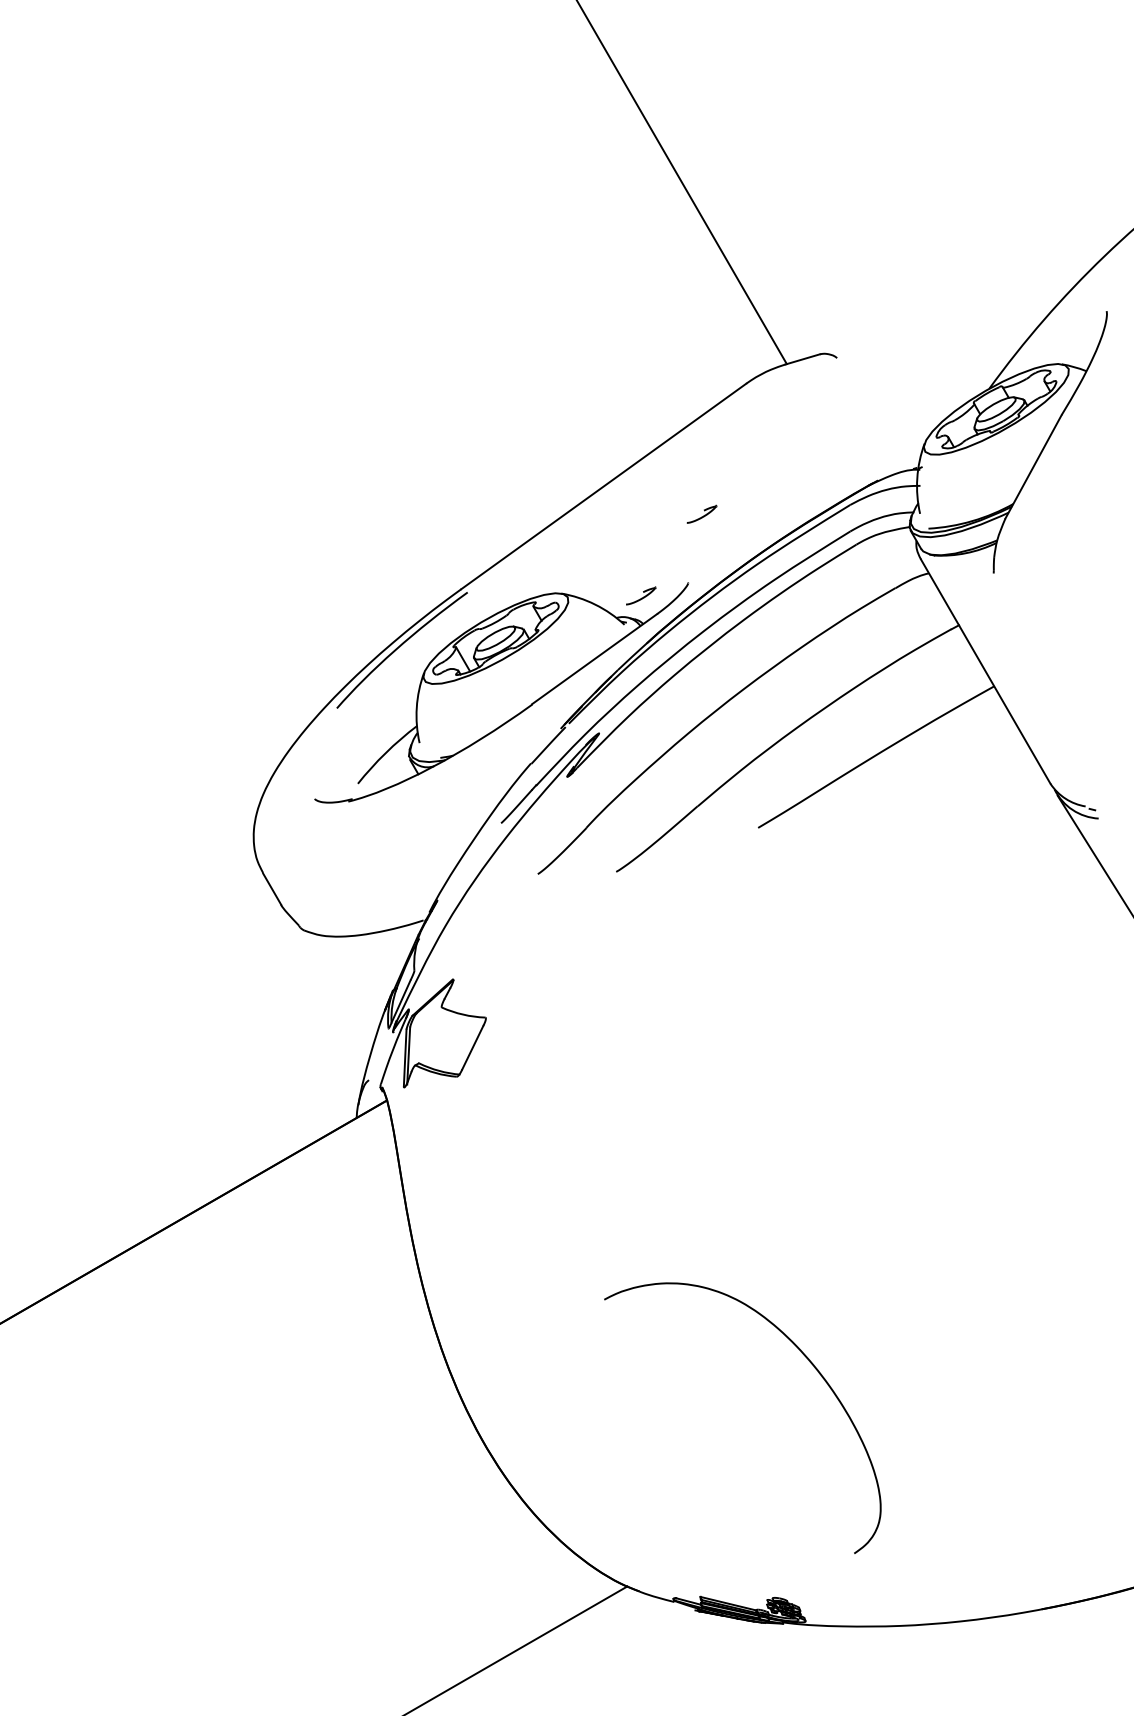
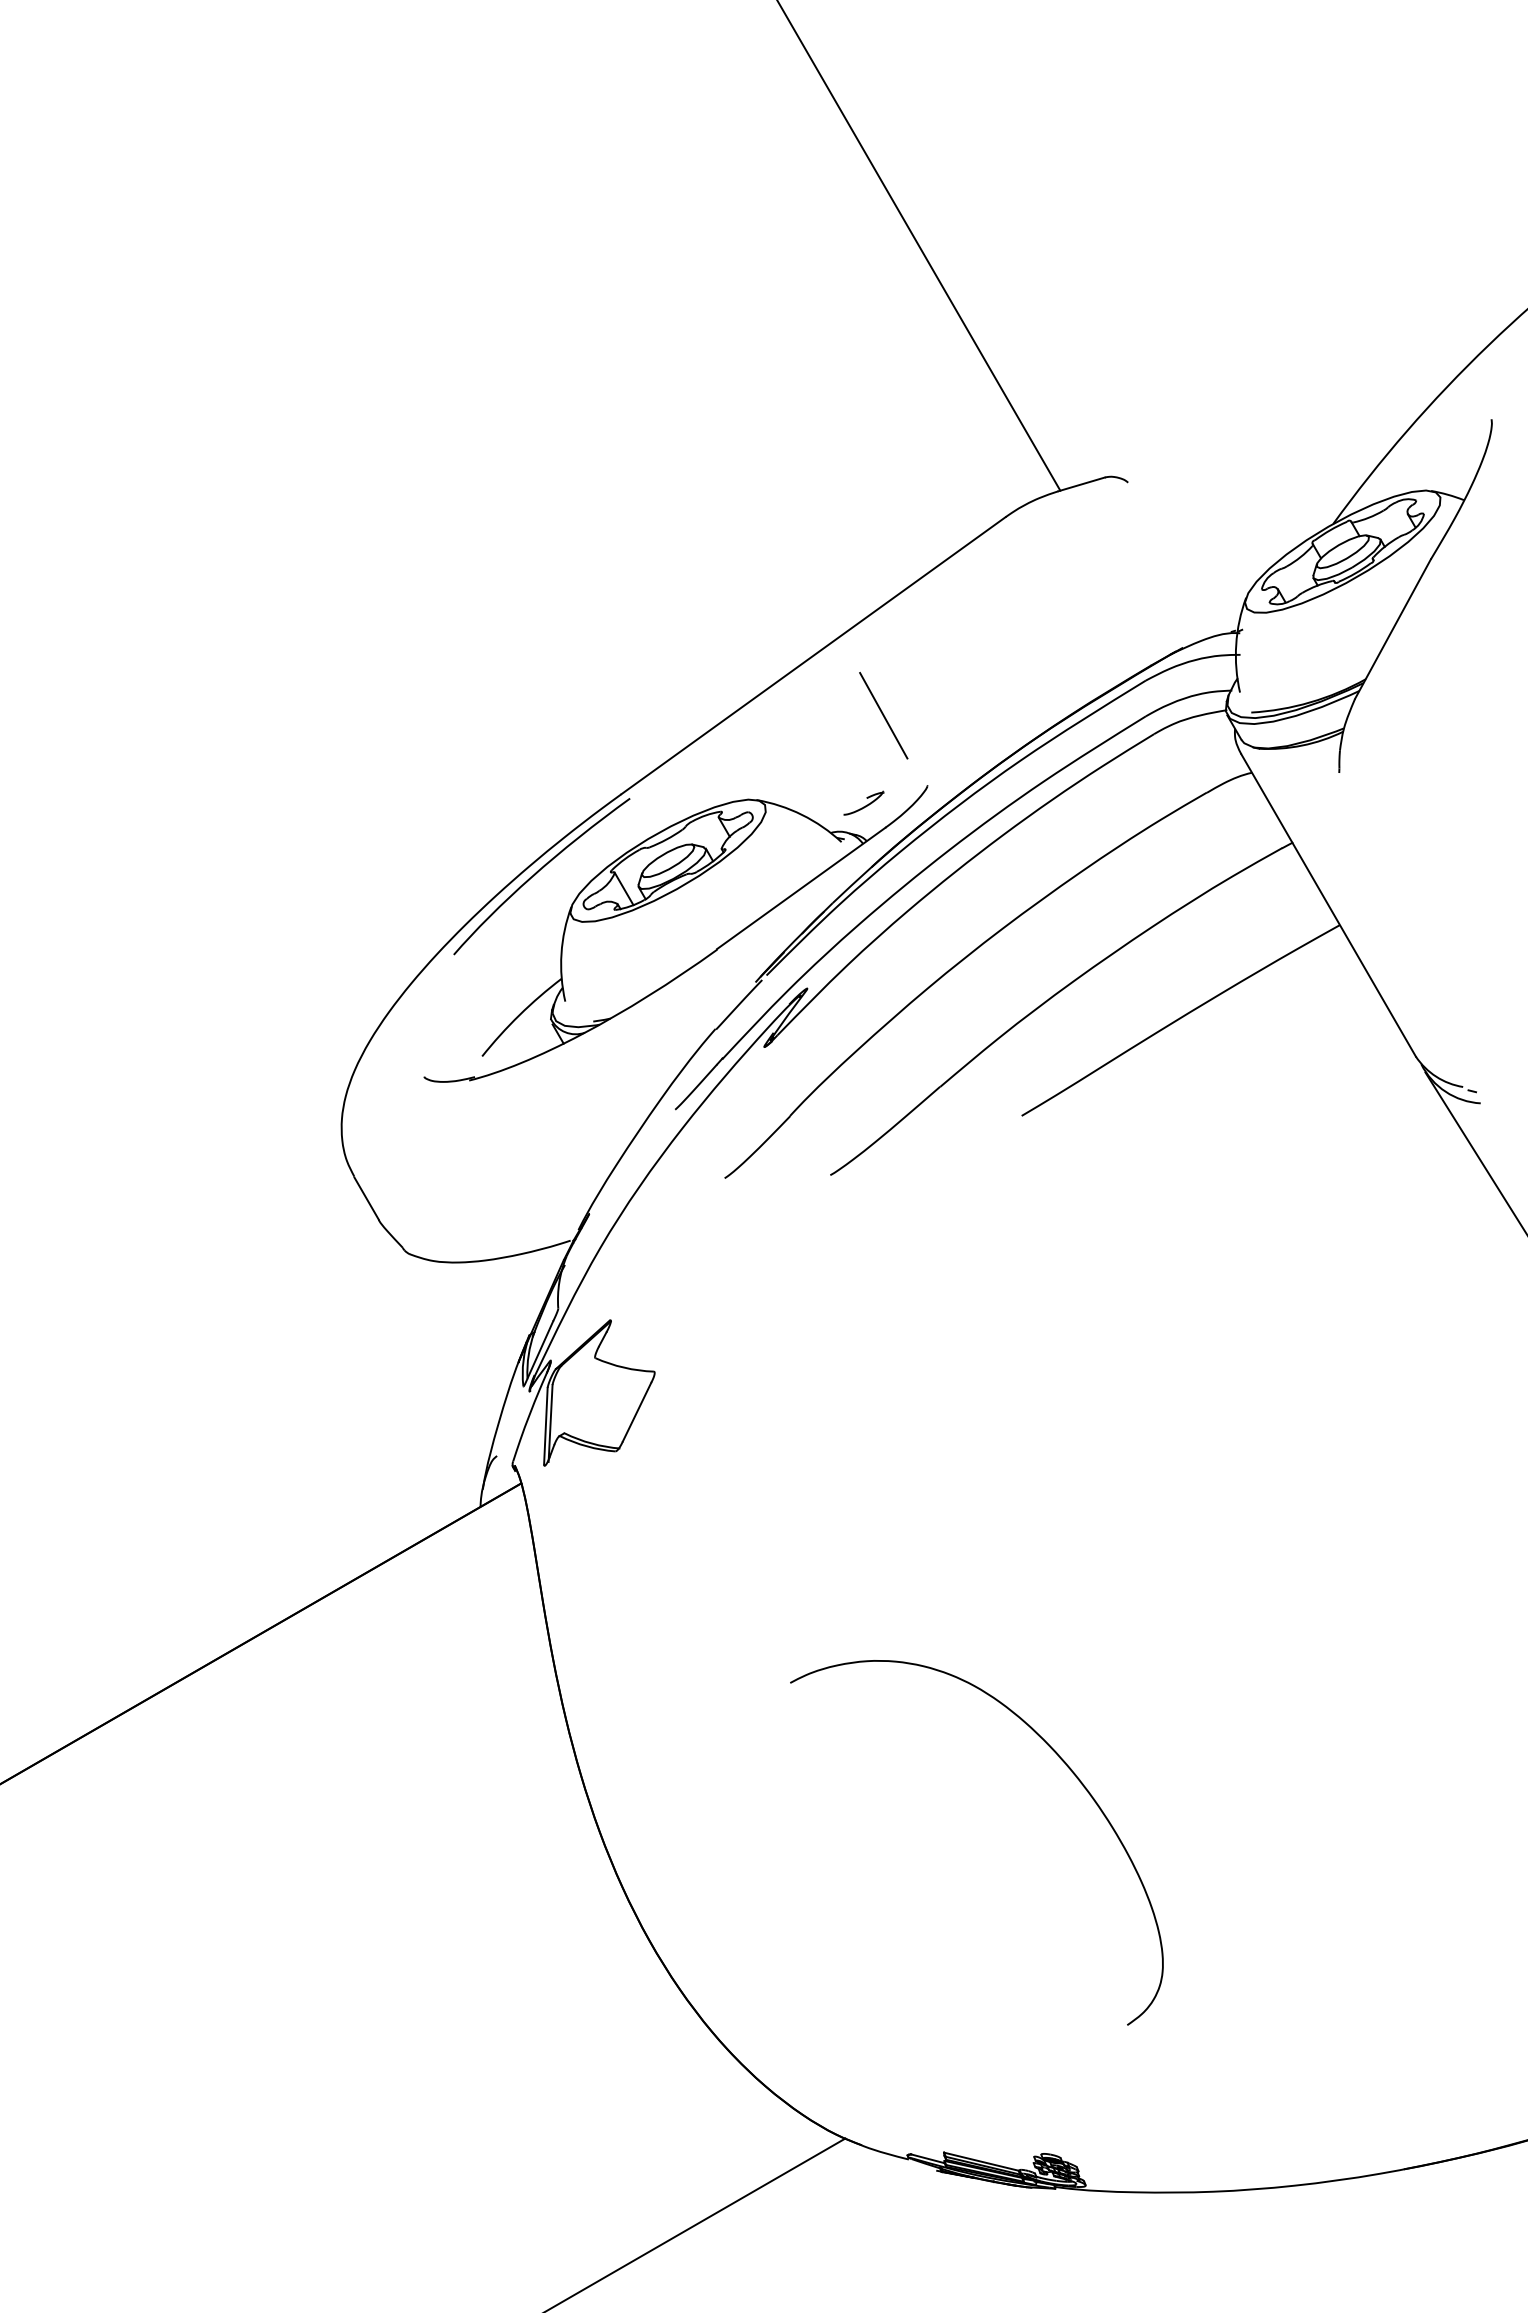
part: (701, 513) -> (945, 692), removed
line: (655, 530) -> (883, 715), added
curve: (809, 1362) -> (1067, 1767), moved

